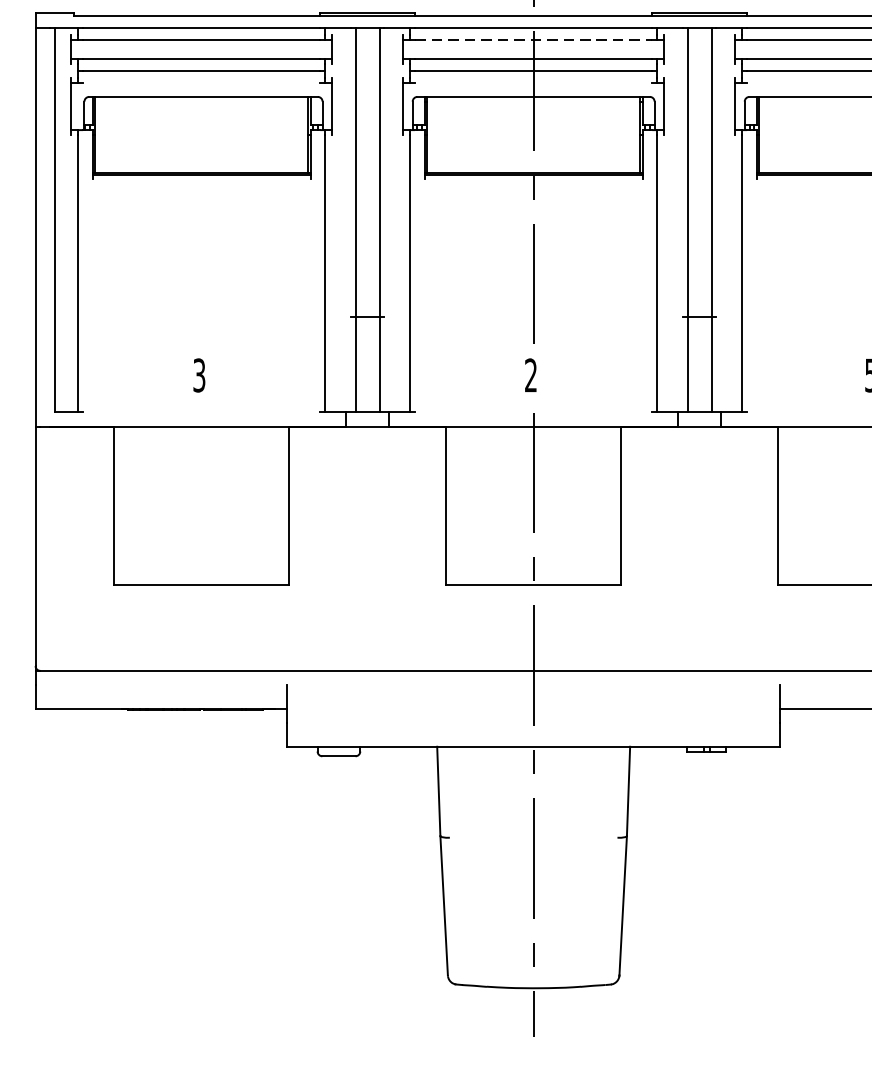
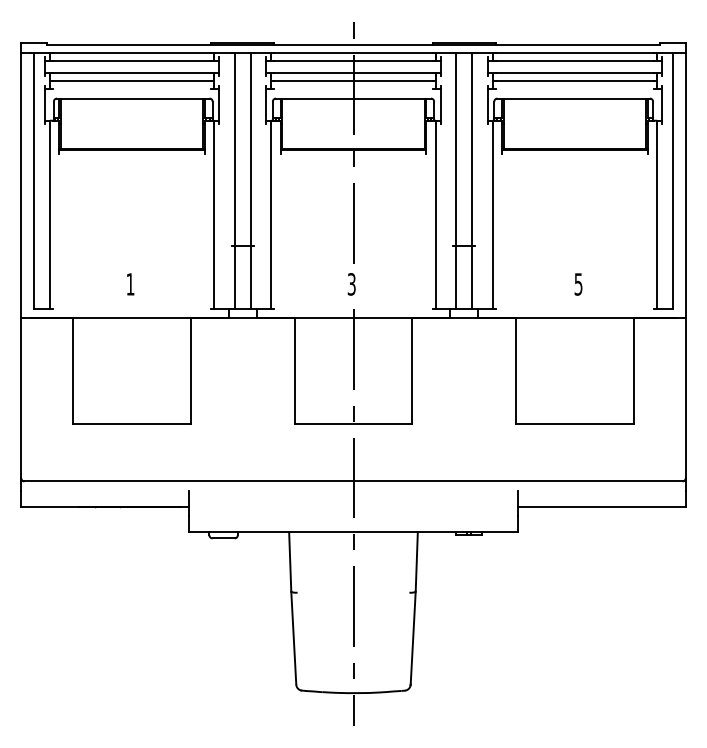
line: (533, 39) -> (353, 60), dashed -> solid
text: (199, 375) -> (130, 284), 3 -> 1
text: (530, 375) -> (351, 284), 2 -> 3

